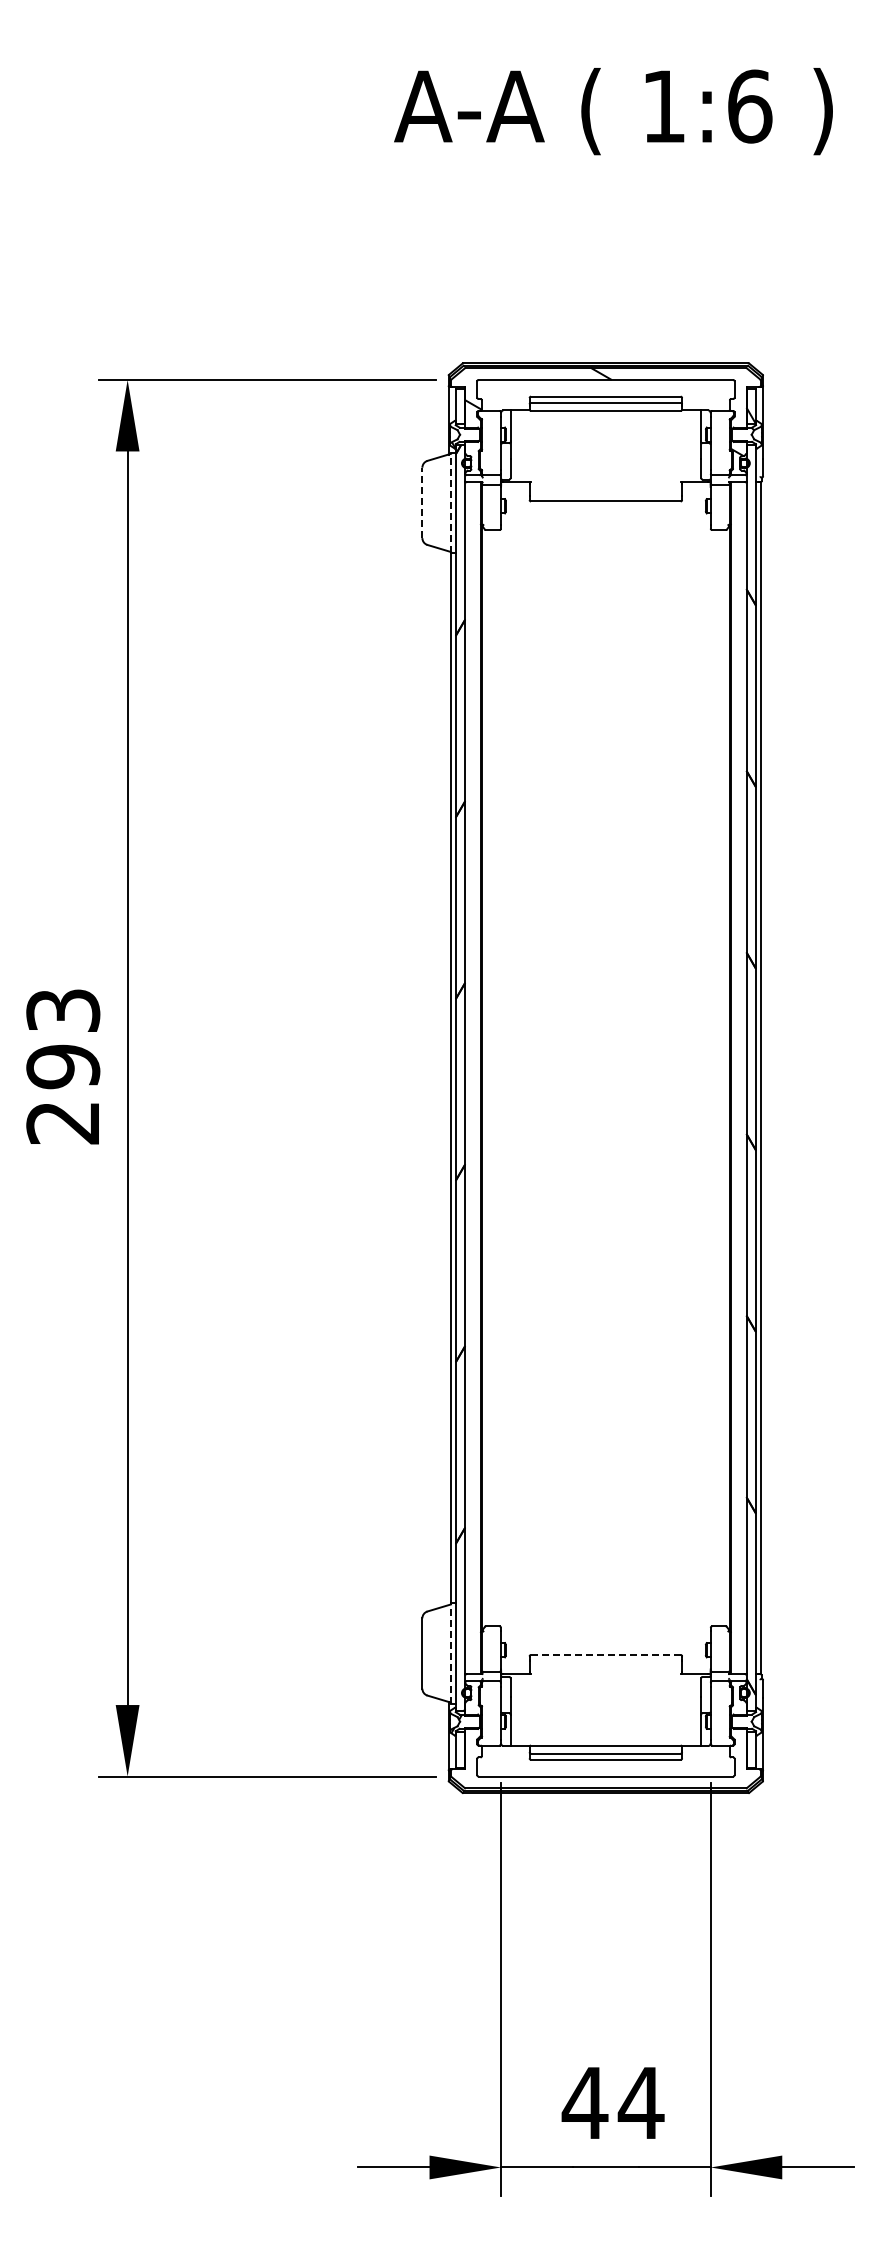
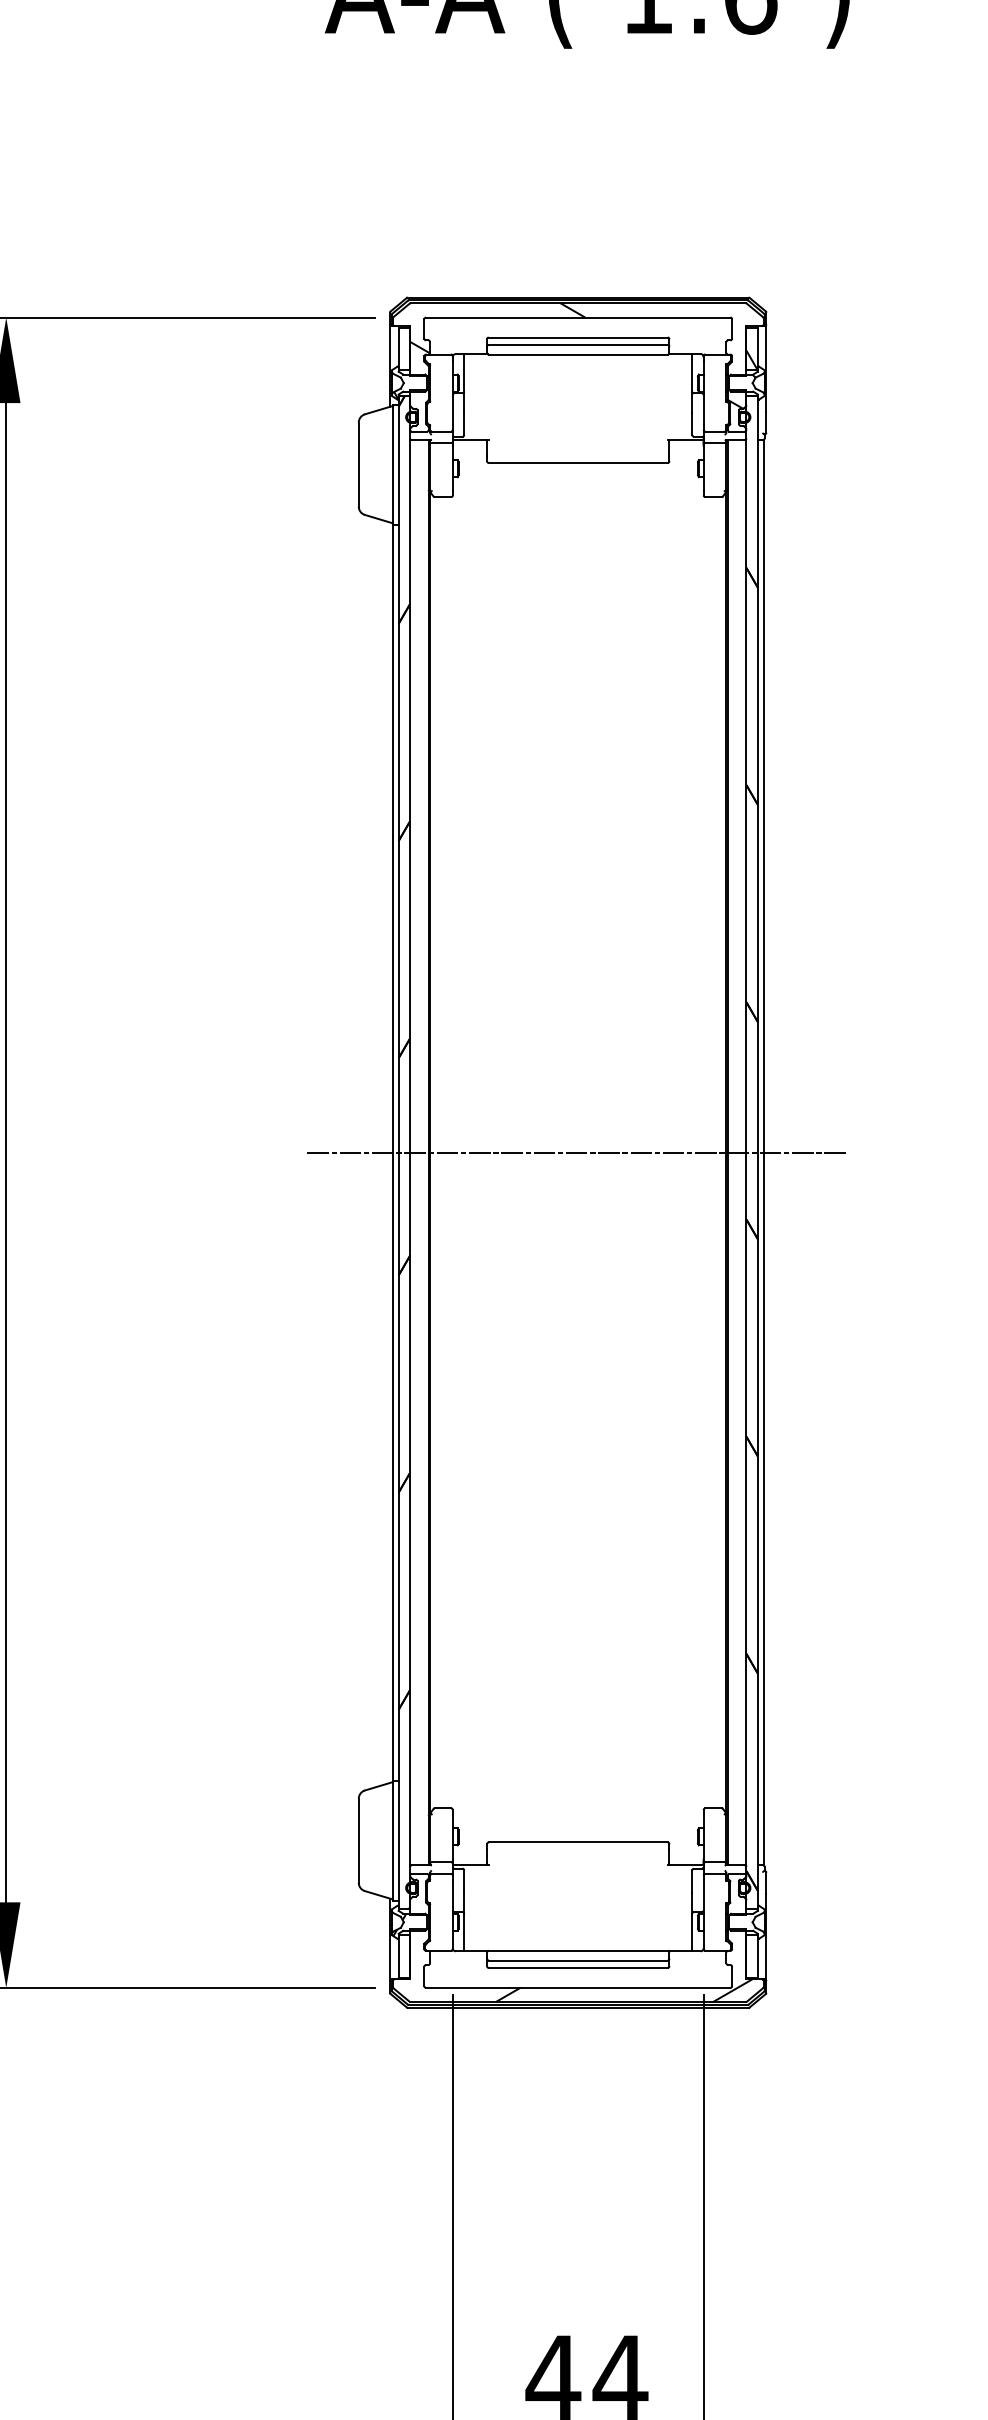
line: (422, 502) -> (358, 464), dashed -> solid
line: (450, 502) -> (392, 464), dashed -> solid
line: (605, 1078) -> (577, 1153), added
line: (450, 1653) -> (392, 1840), dashed -> solid
line: (605, 1654) -> (577, 1841), dashed -> solid
hatch: (643, 1778) -> (623, 1990), added

